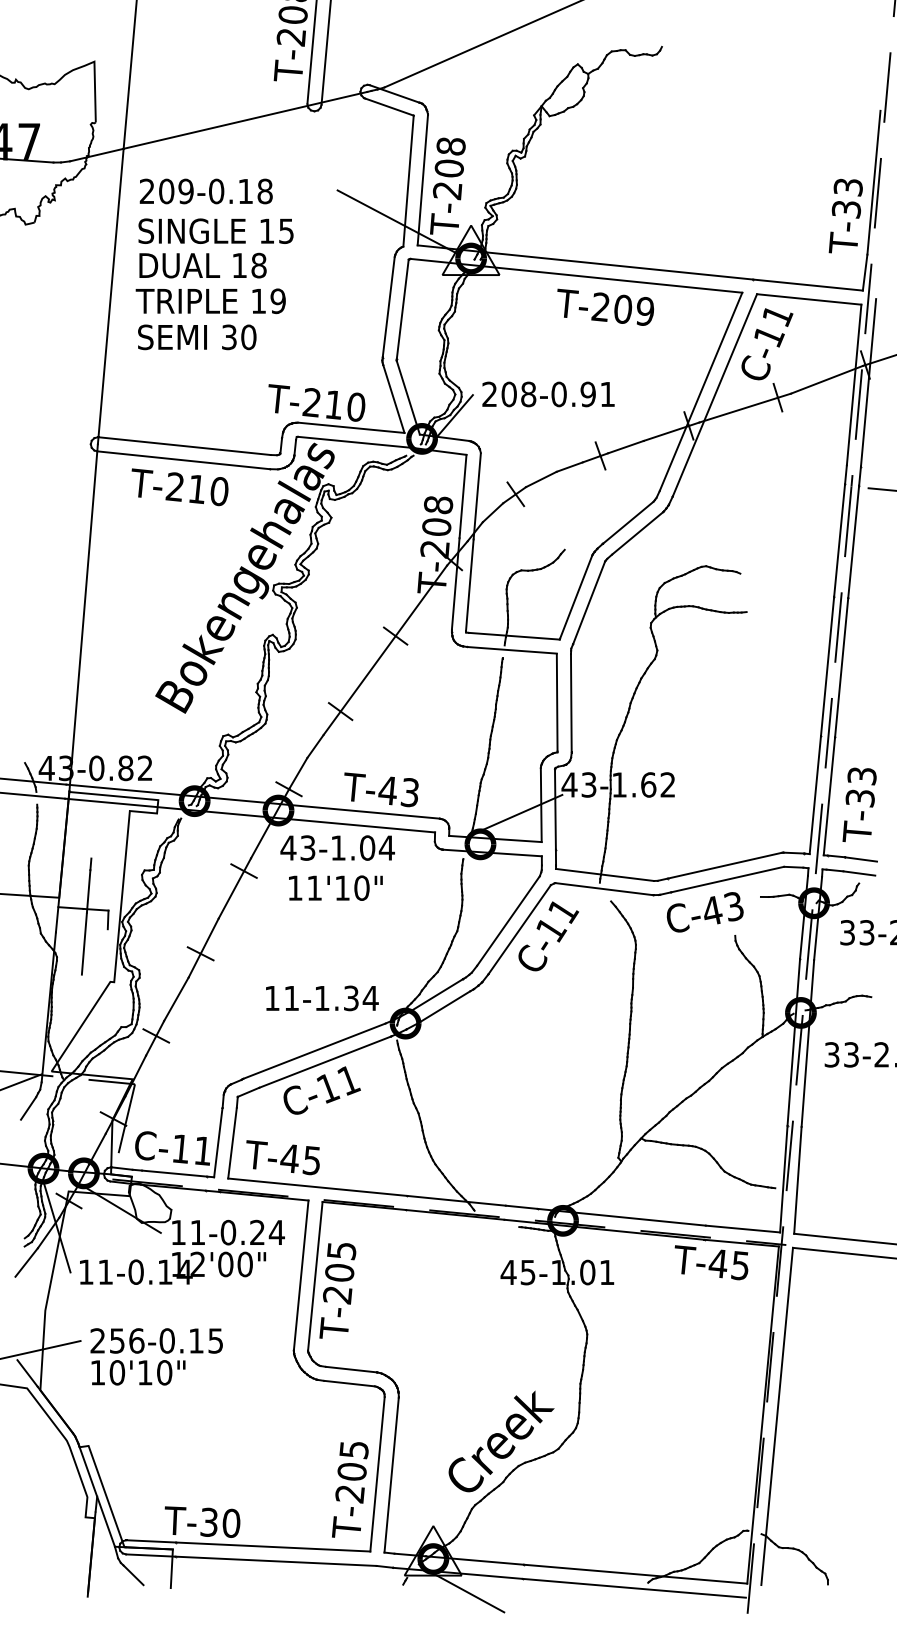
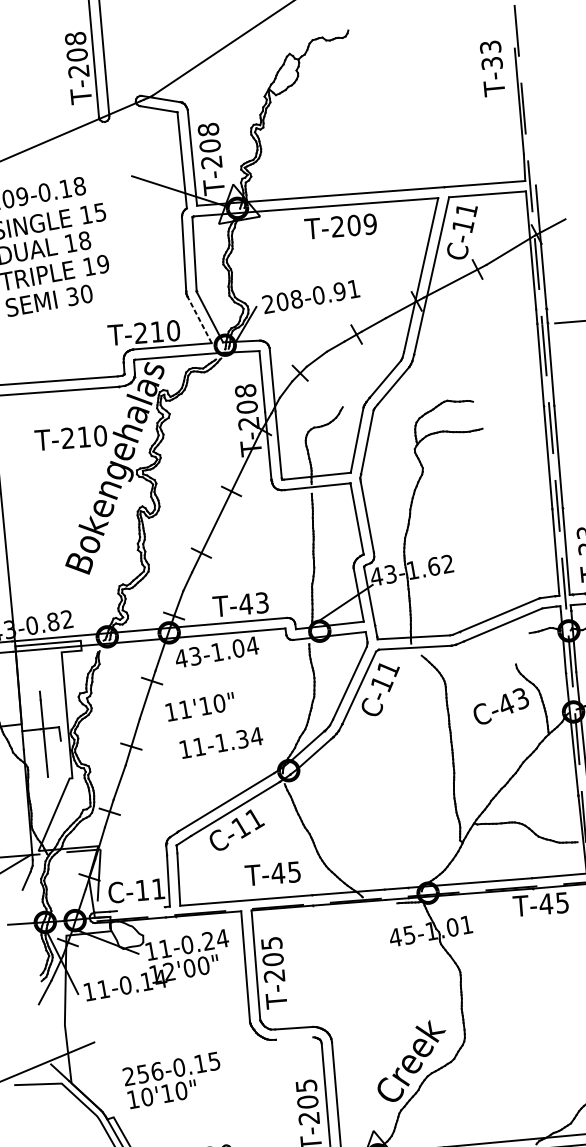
text: (845, 216) -> (492, 68), moved
line: (393, 399) -> (199, 320), solid -> dashed
text: (179, 487) -> (71, 438), moved
text: (335, 887) -> (200, 706), moved
text: (704, 912) -> (500, 706), moved
text: (322, 998) -> (221, 742), moved
text: (282, 1157) -> (272, 873), moved
line: (174, 1173) -> (140, 909), removed
text: (156, 1356) -> (173, 1080), moved
line: (349, 1383) -> (294, 1038), removed

